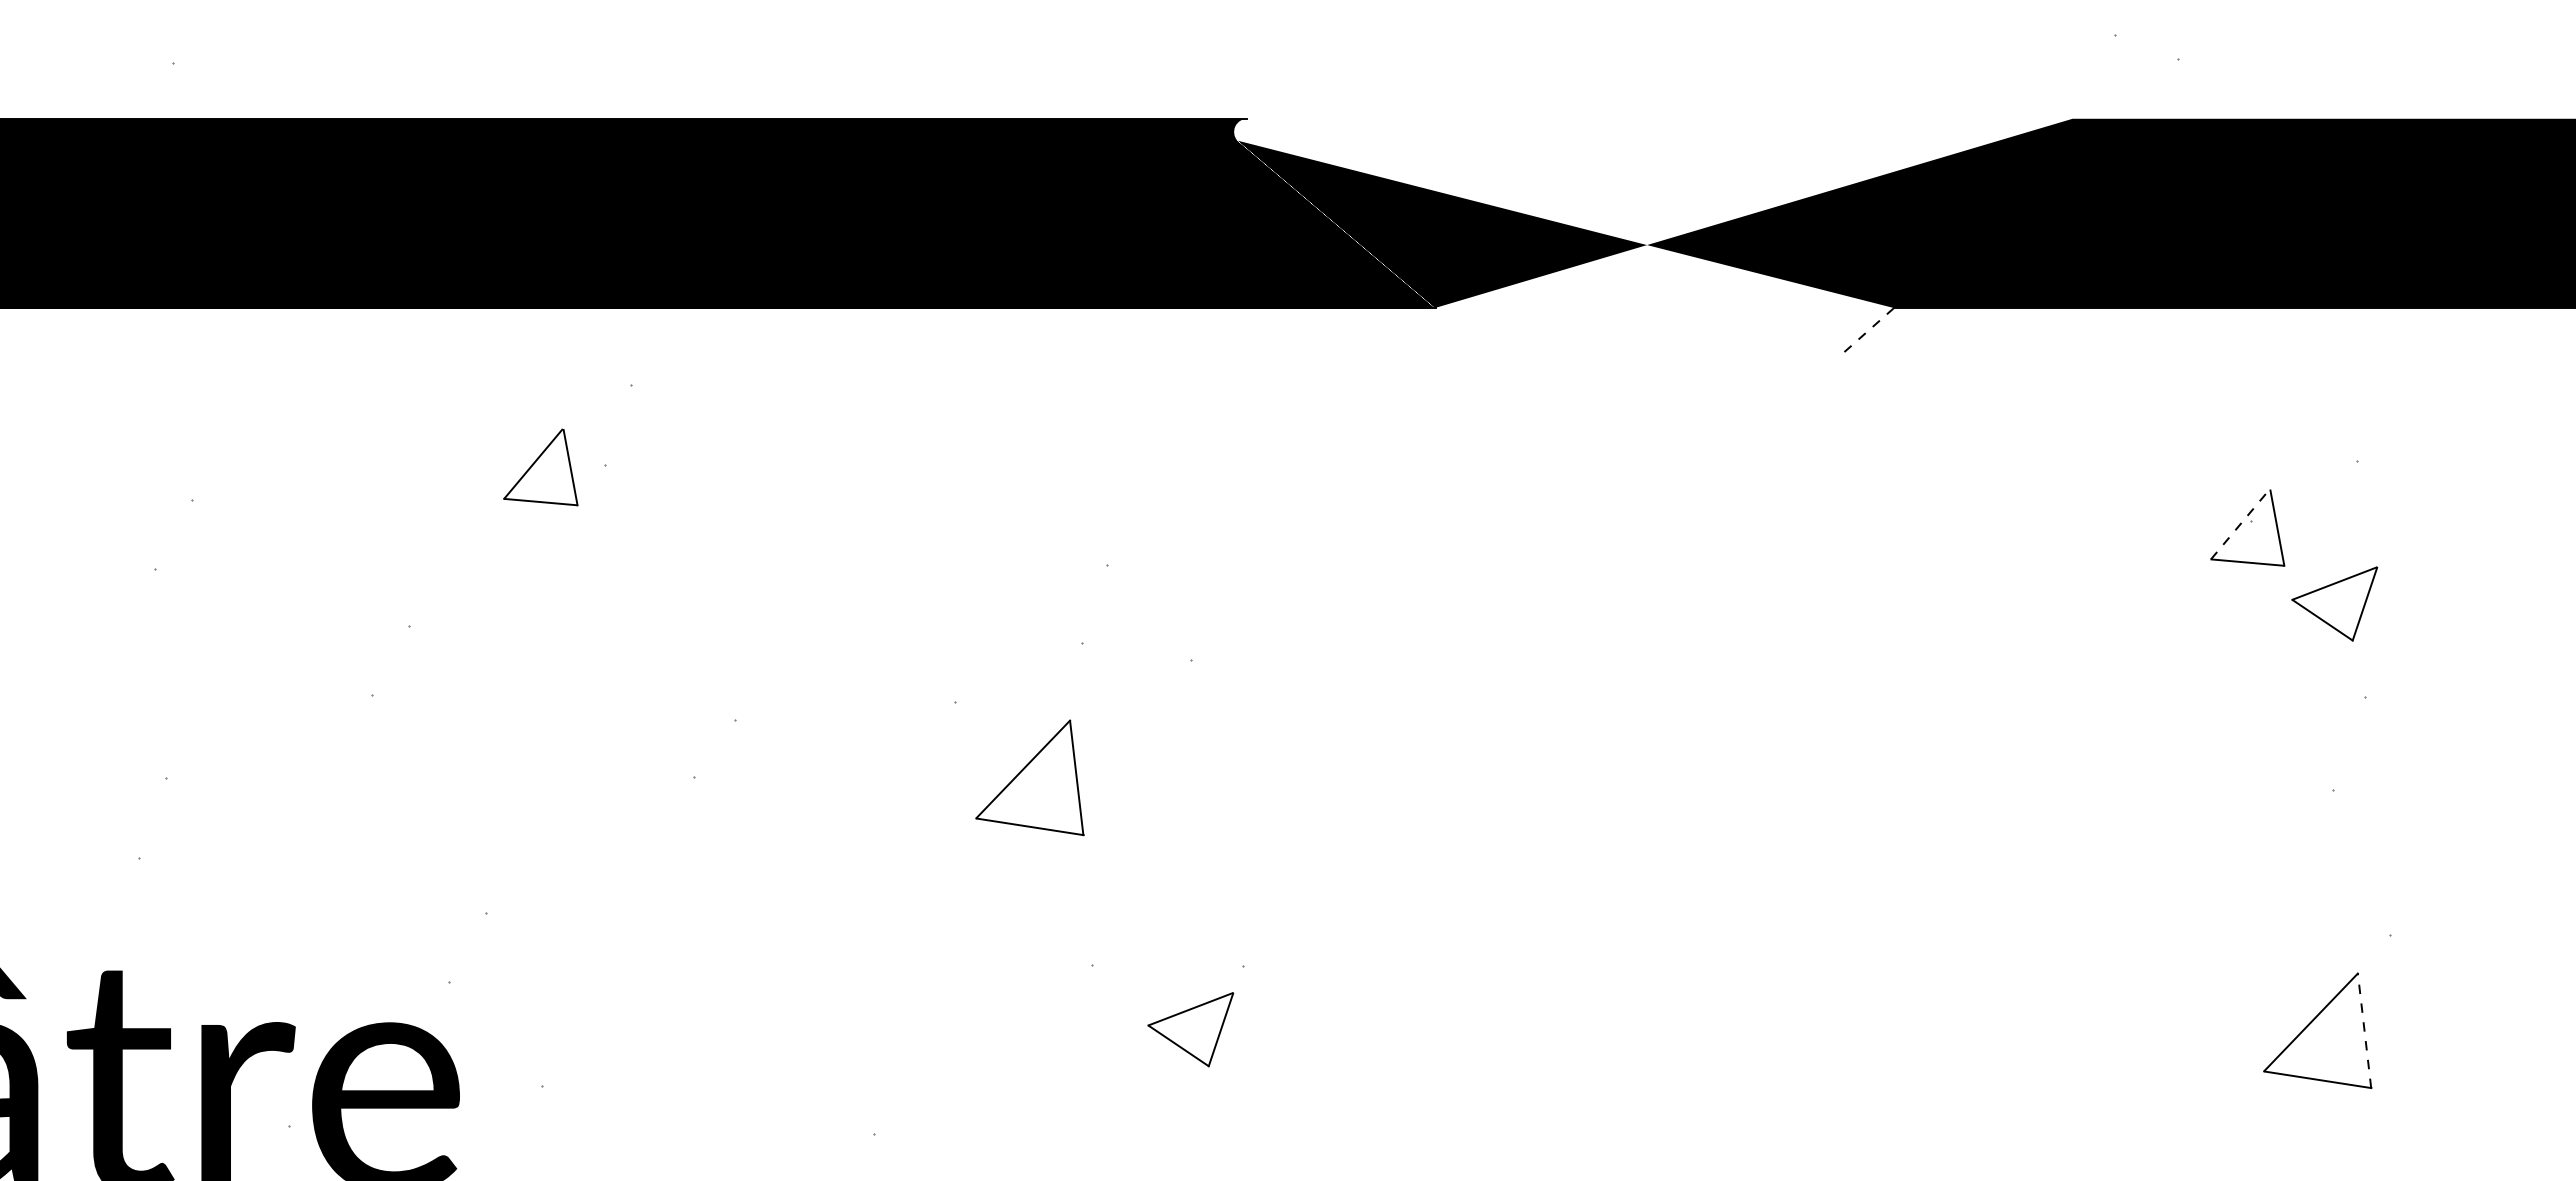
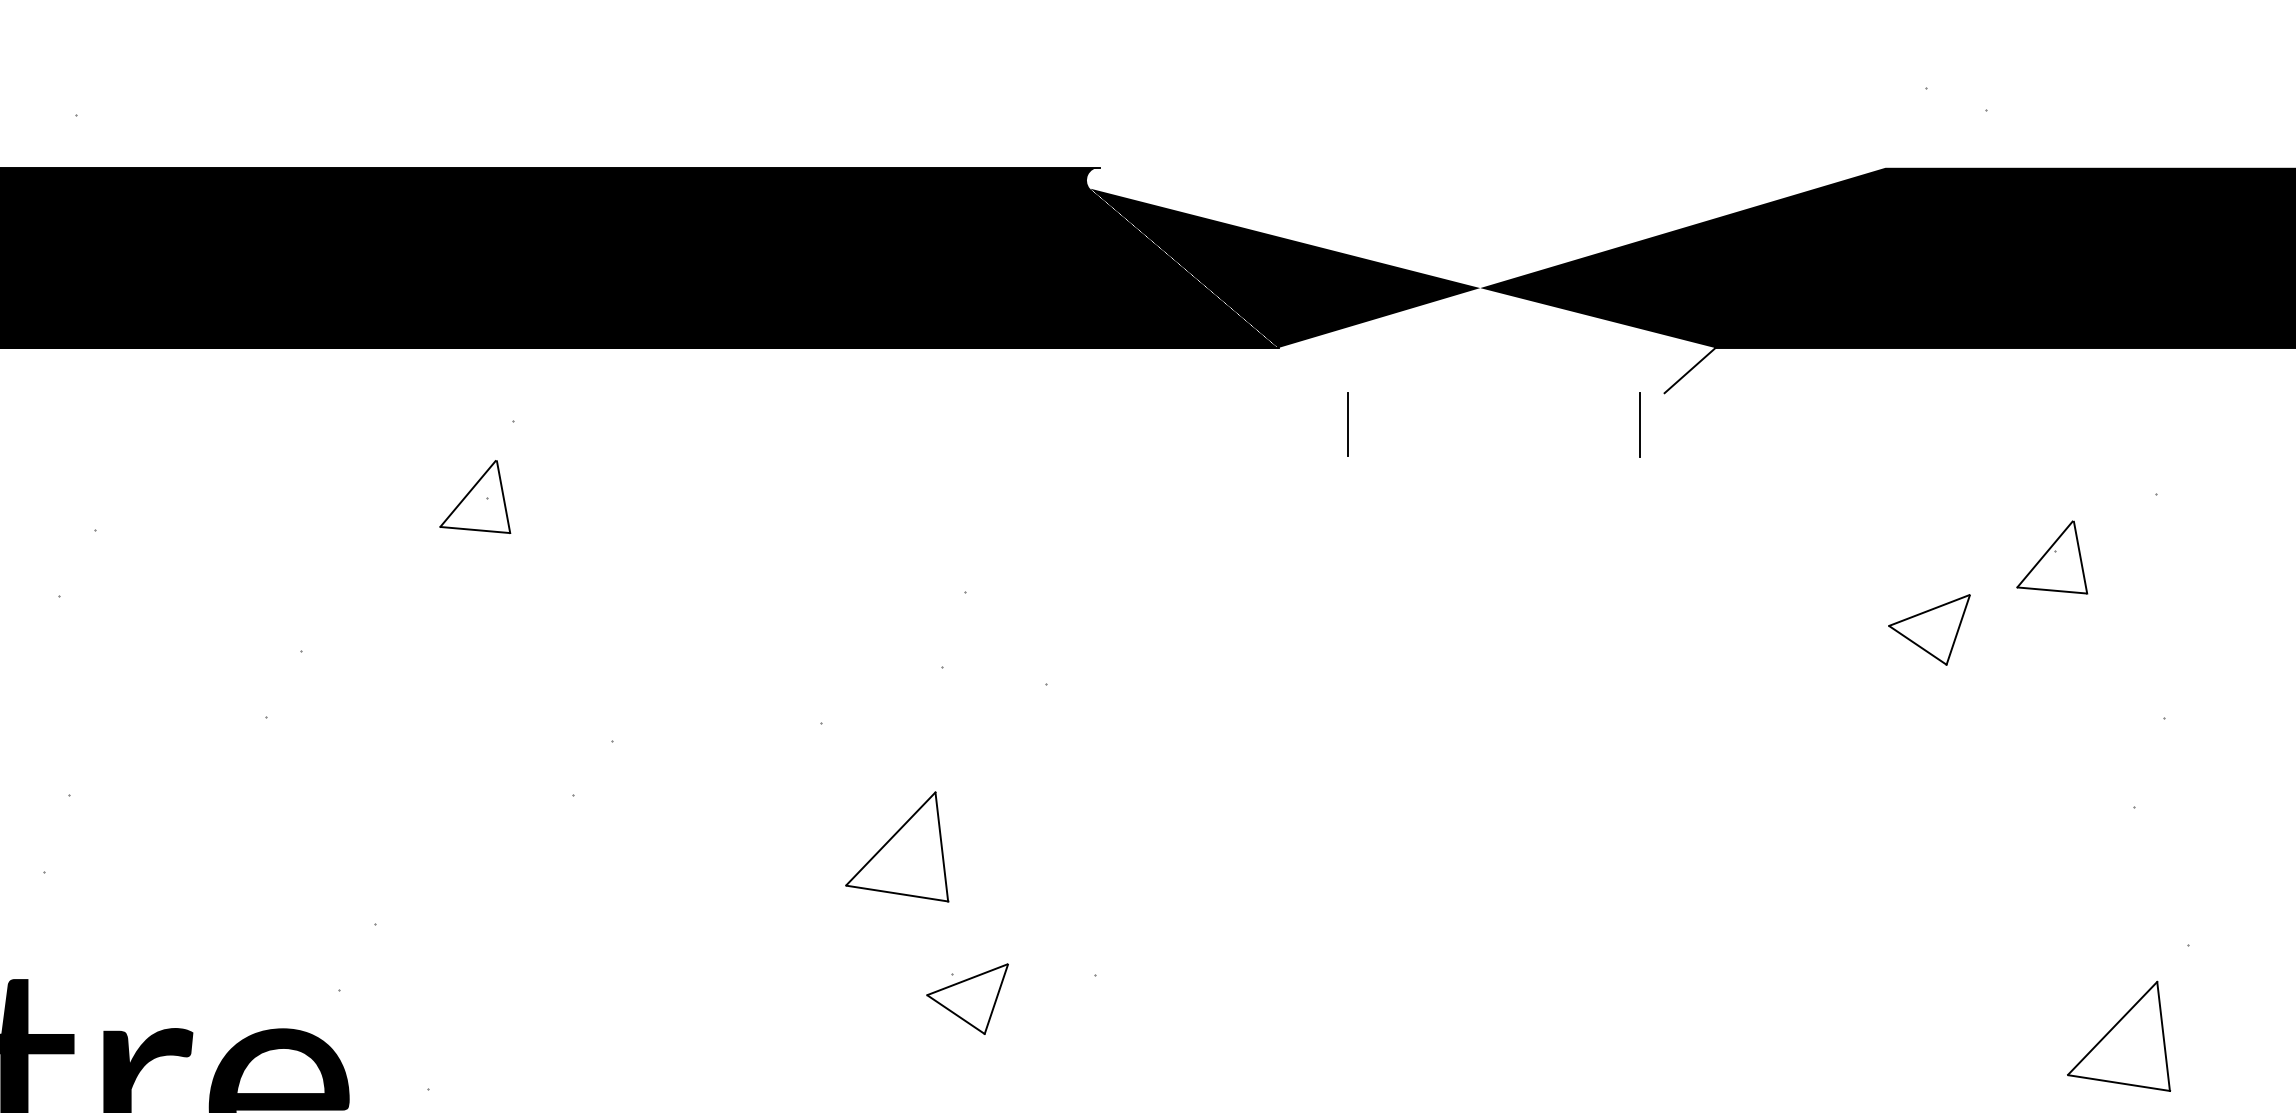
line: (1867, 331) -> (1690, 370), dashed -> solid
line: (1508, 388) -> (1348, 424), added
line: (1814, 388) -> (1639, 424), added
part: (540, 467) -> (474, 497), moved
line: (2240, 524) -> (2045, 554), dashed -> solid
part: (2334, 603) -> (1929, 629), moved
part: (1029, 777) -> (896, 846), moved
part: (1190, 1029) -> (967, 998), moved
line: (2364, 1030) -> (2163, 1036), dashed -> solid

